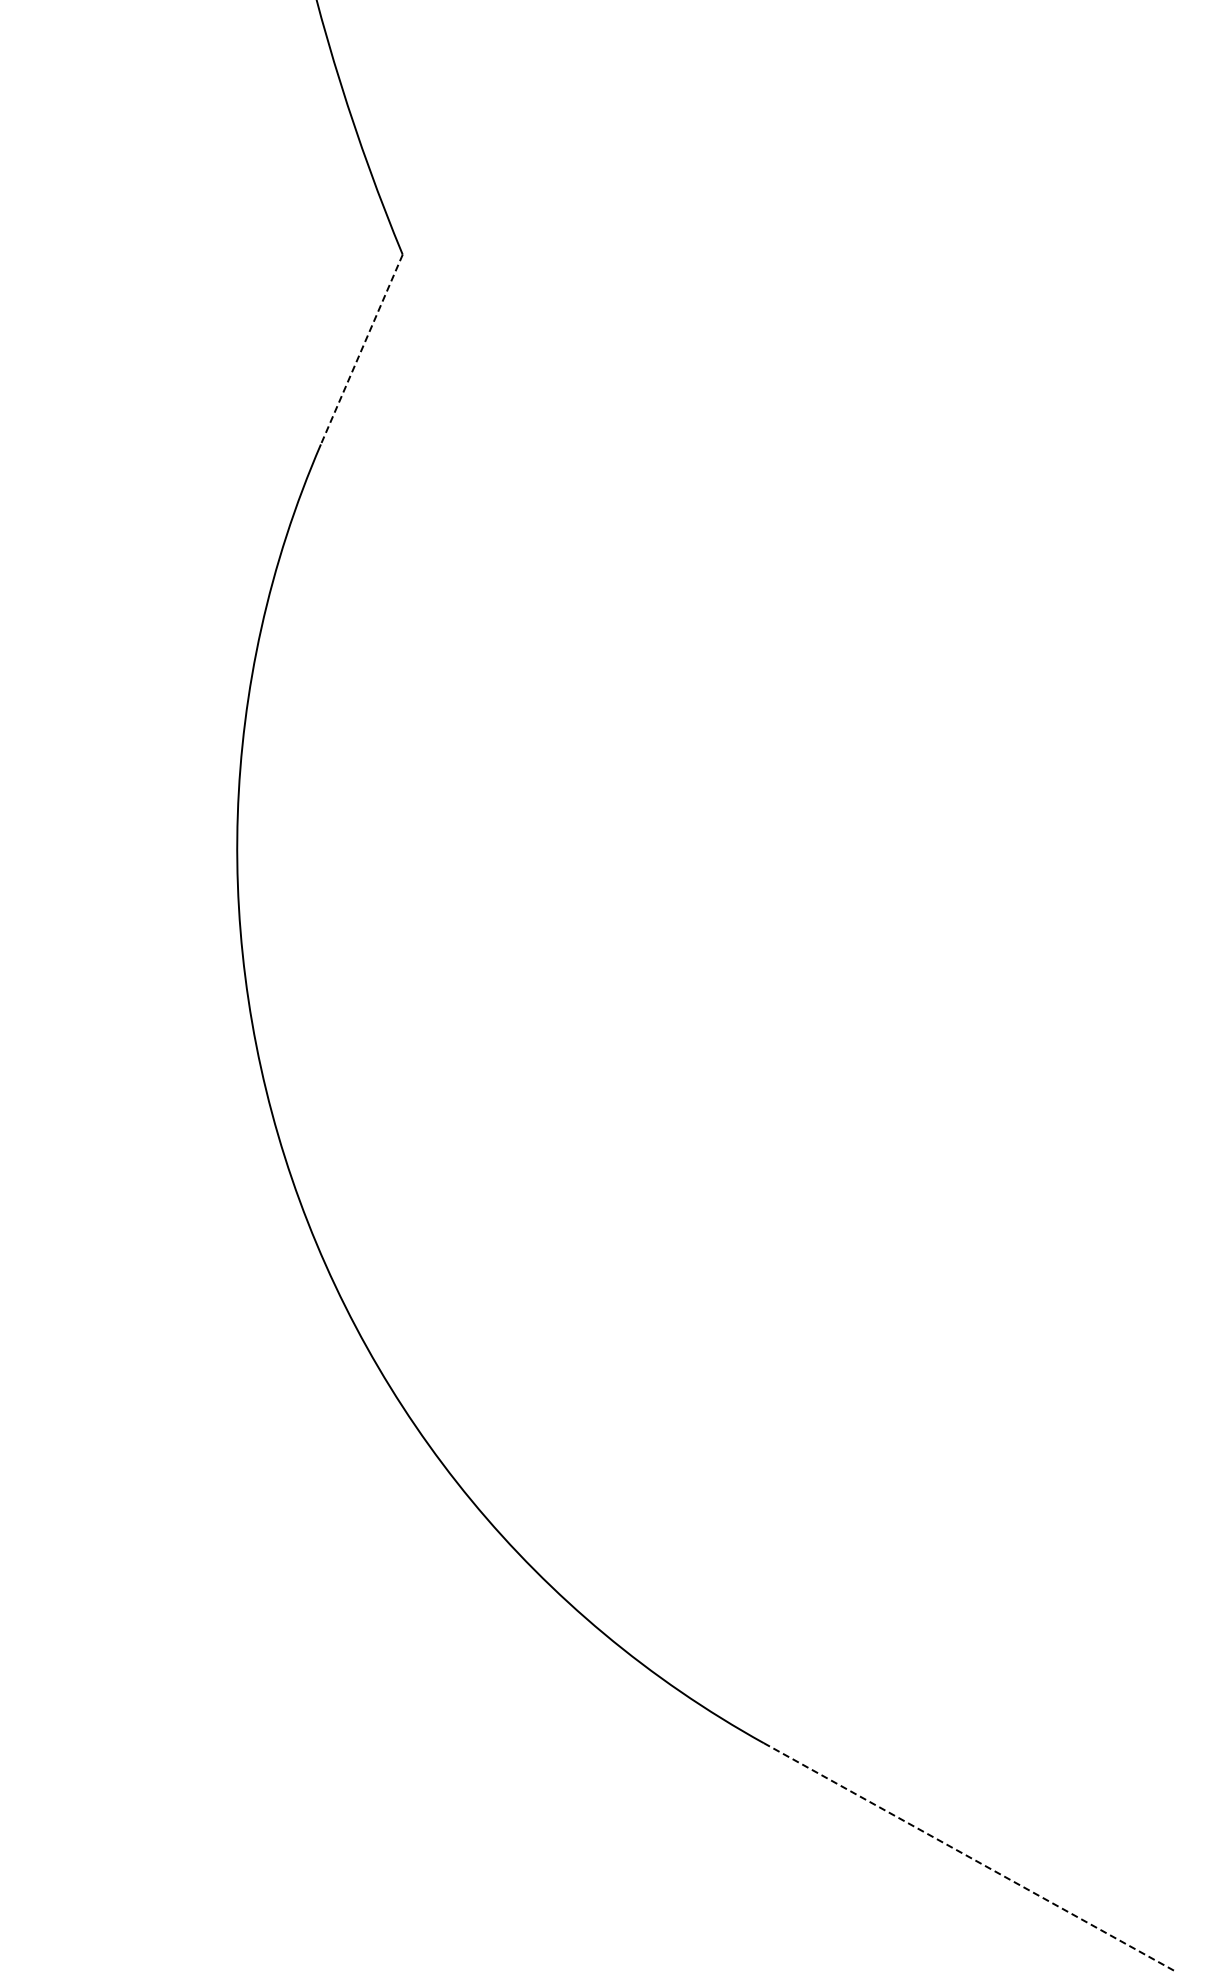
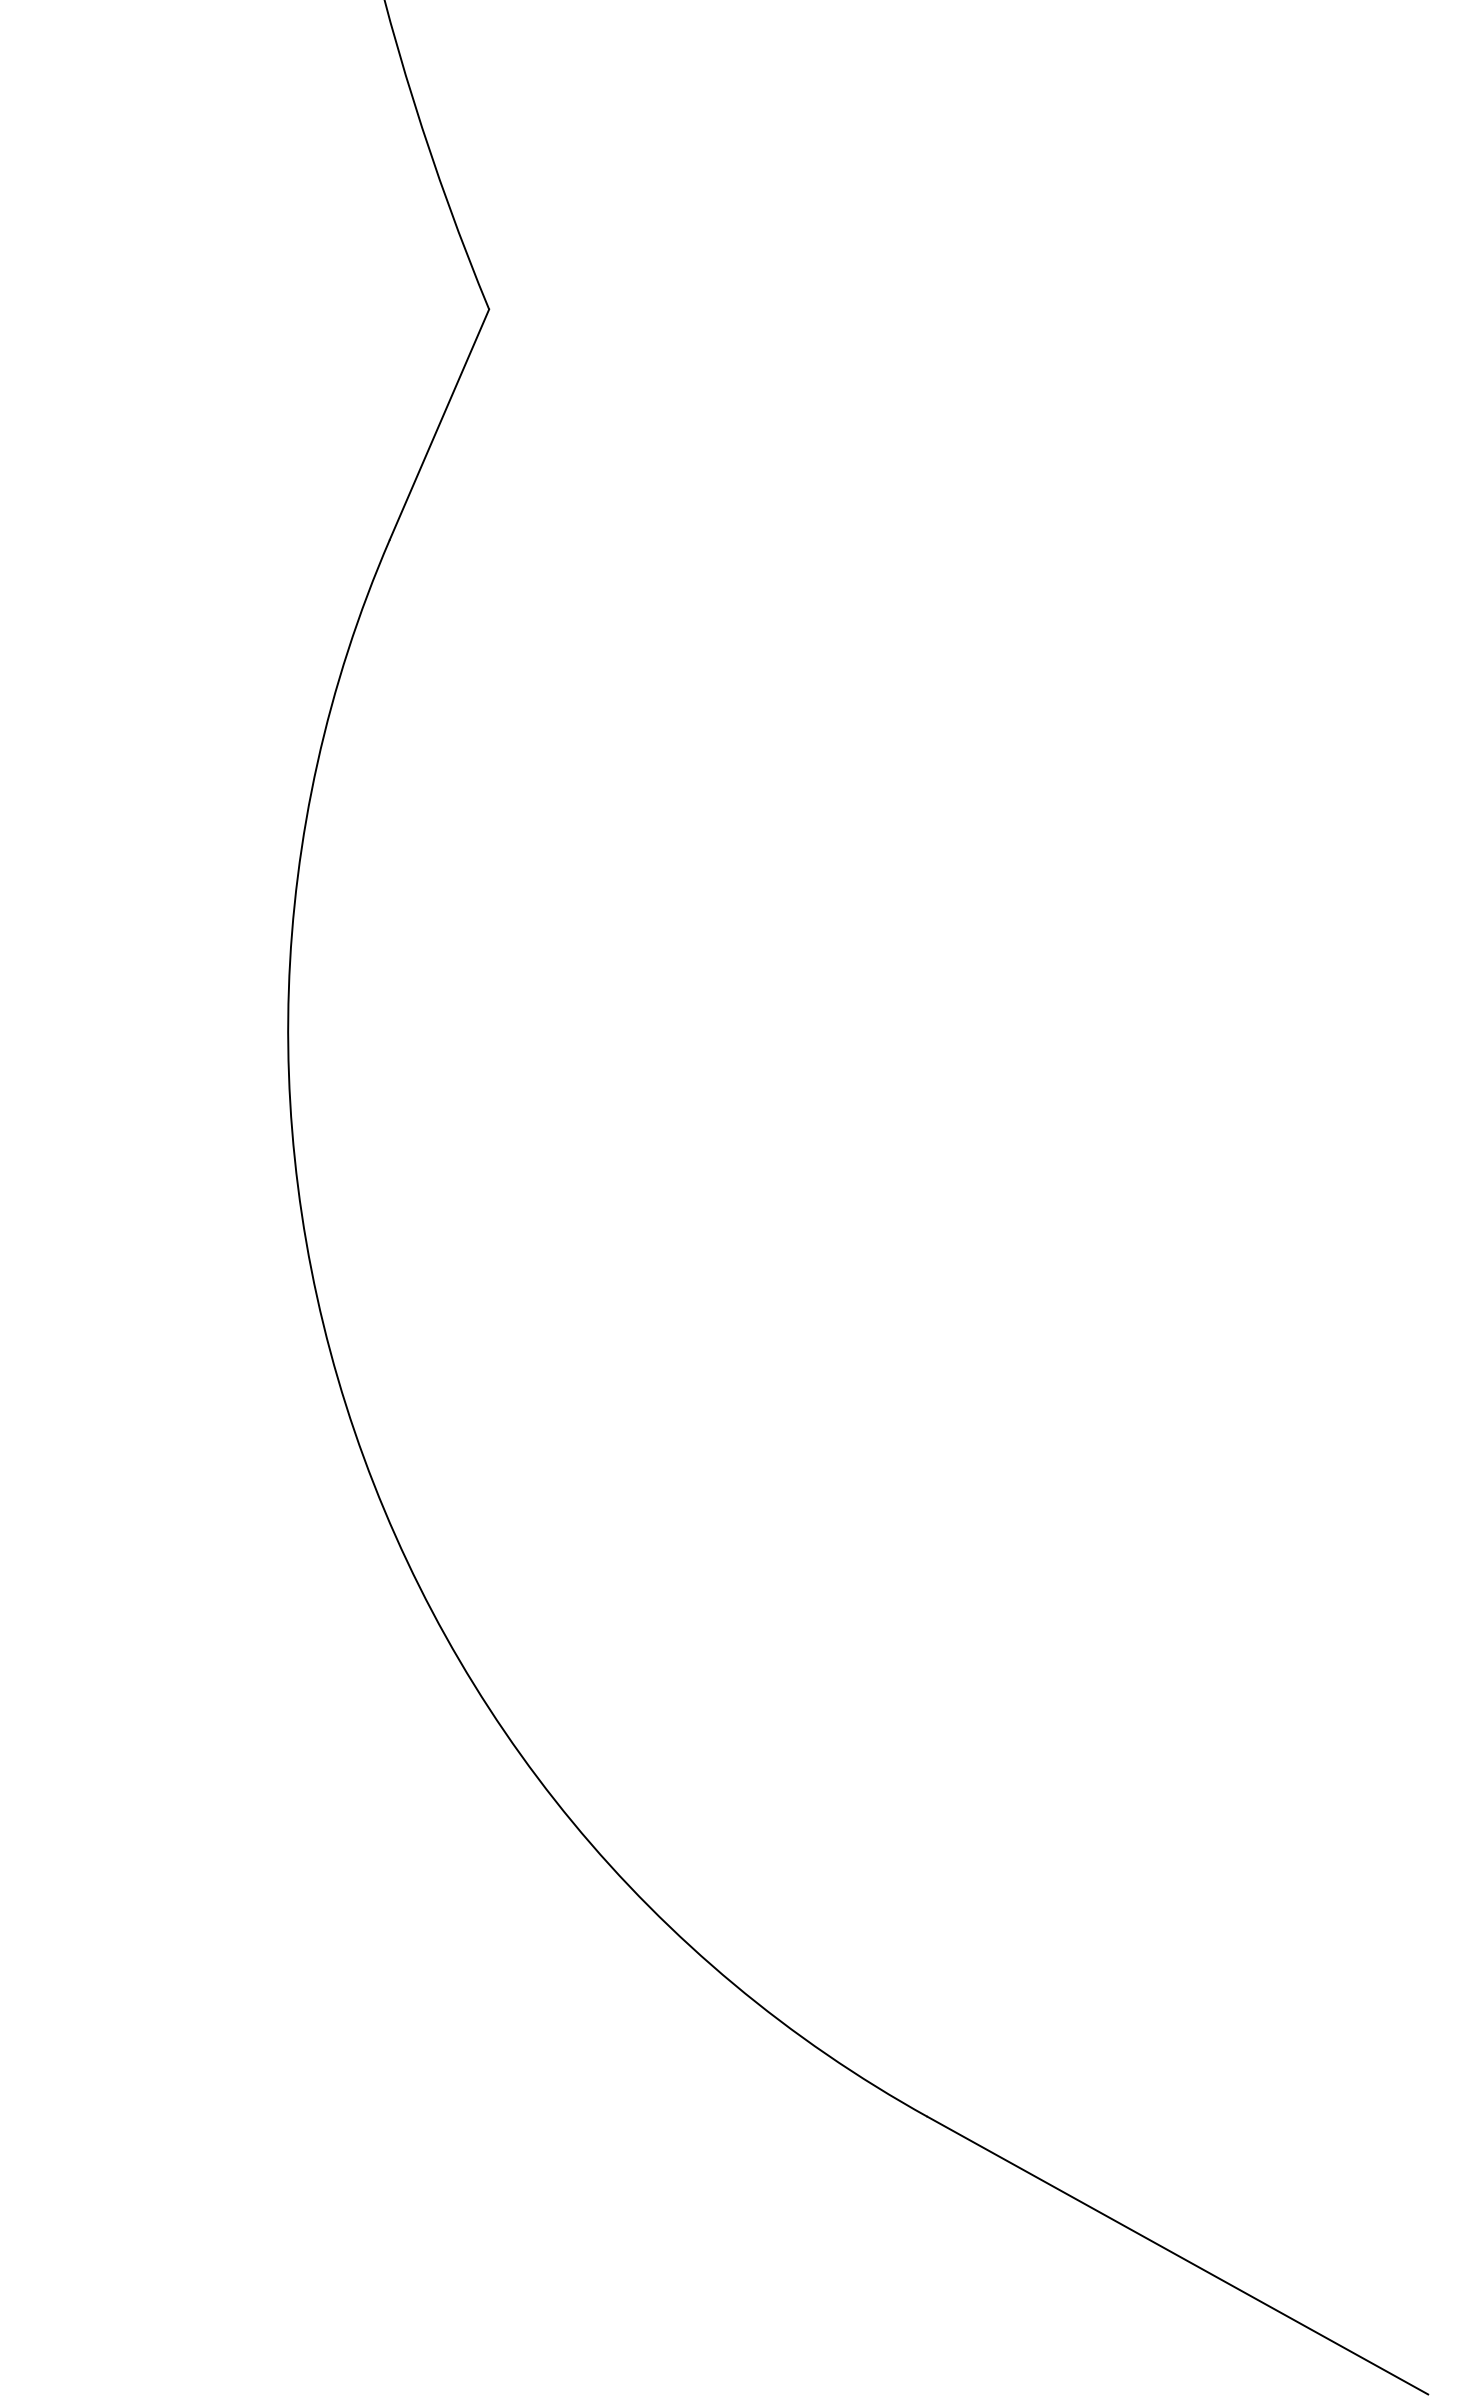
line: (361, 350) -> (439, 425), dashed -> solid
line: (969, 1857) -> (1177, 2255), dashed -> solid

